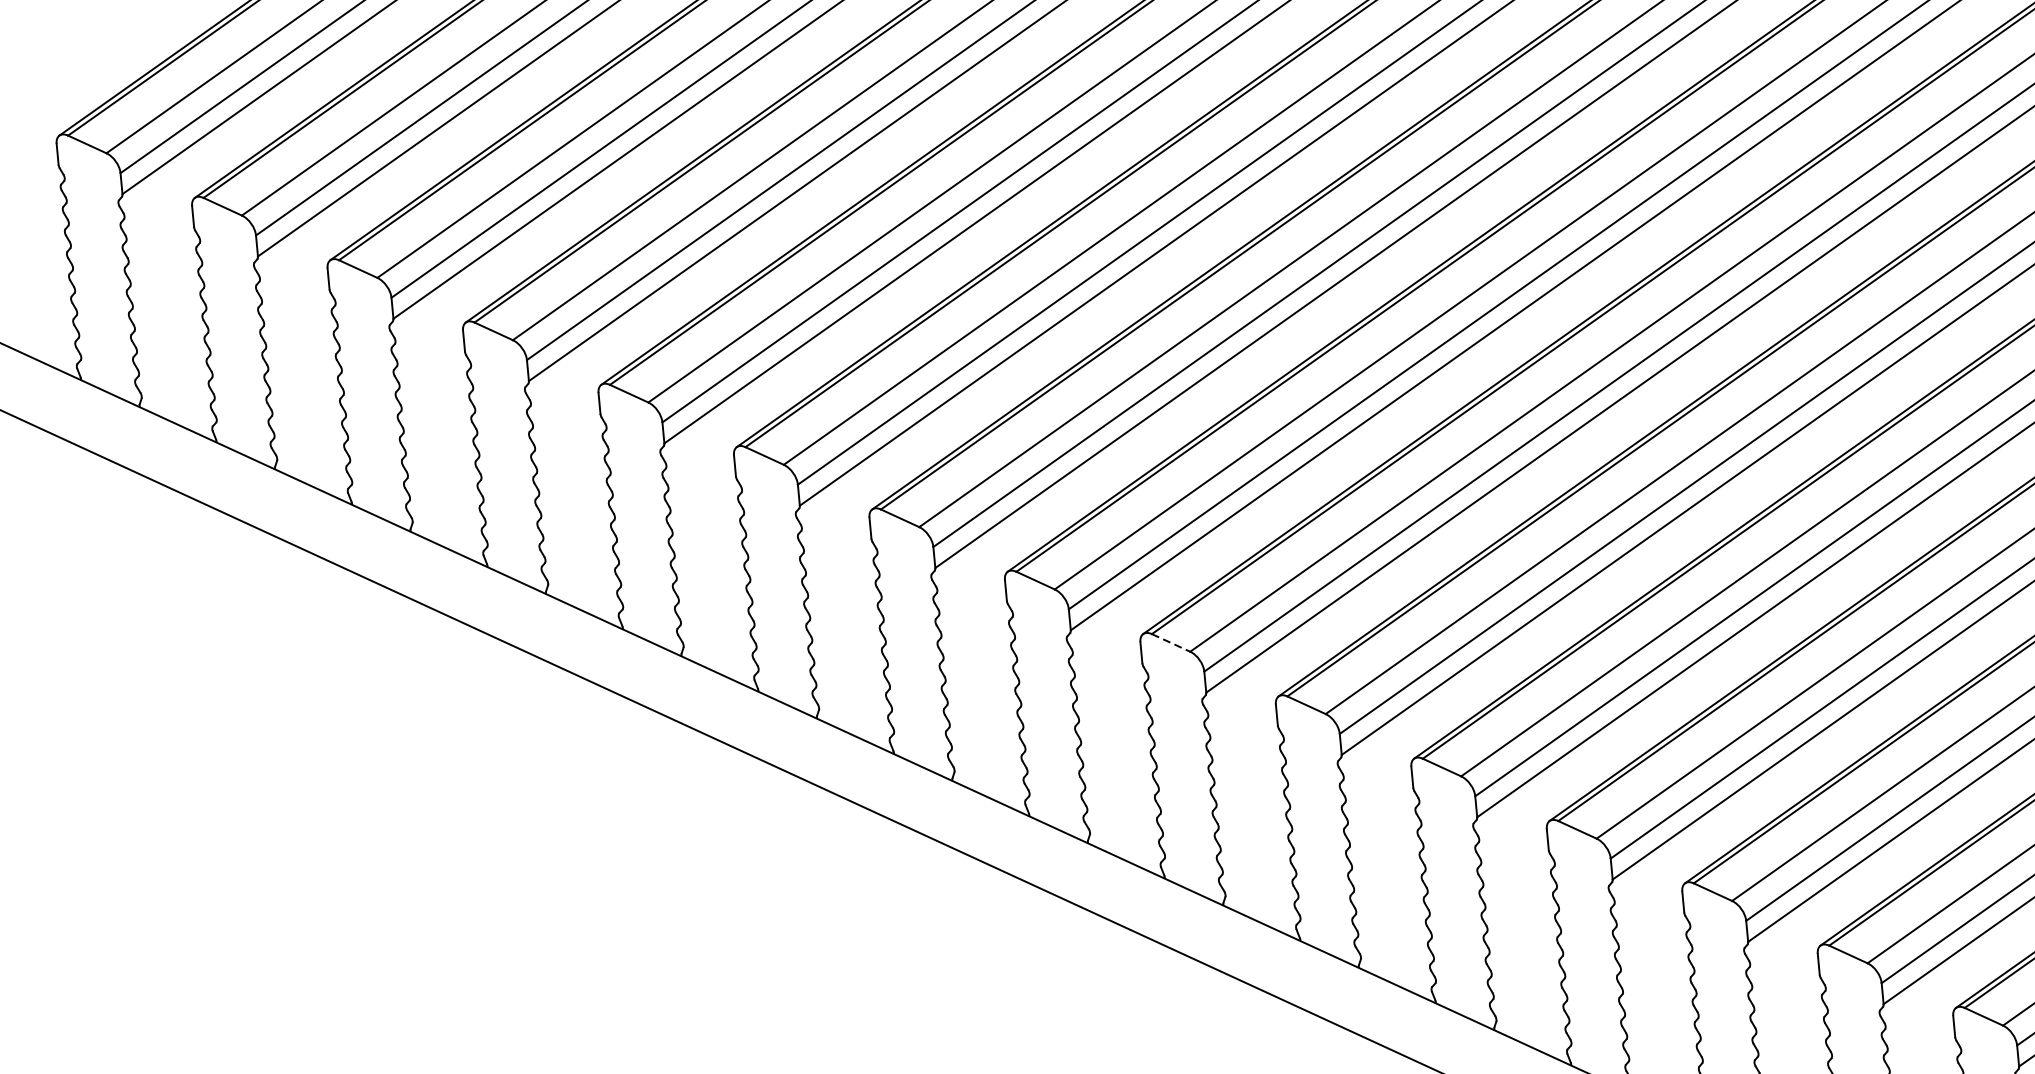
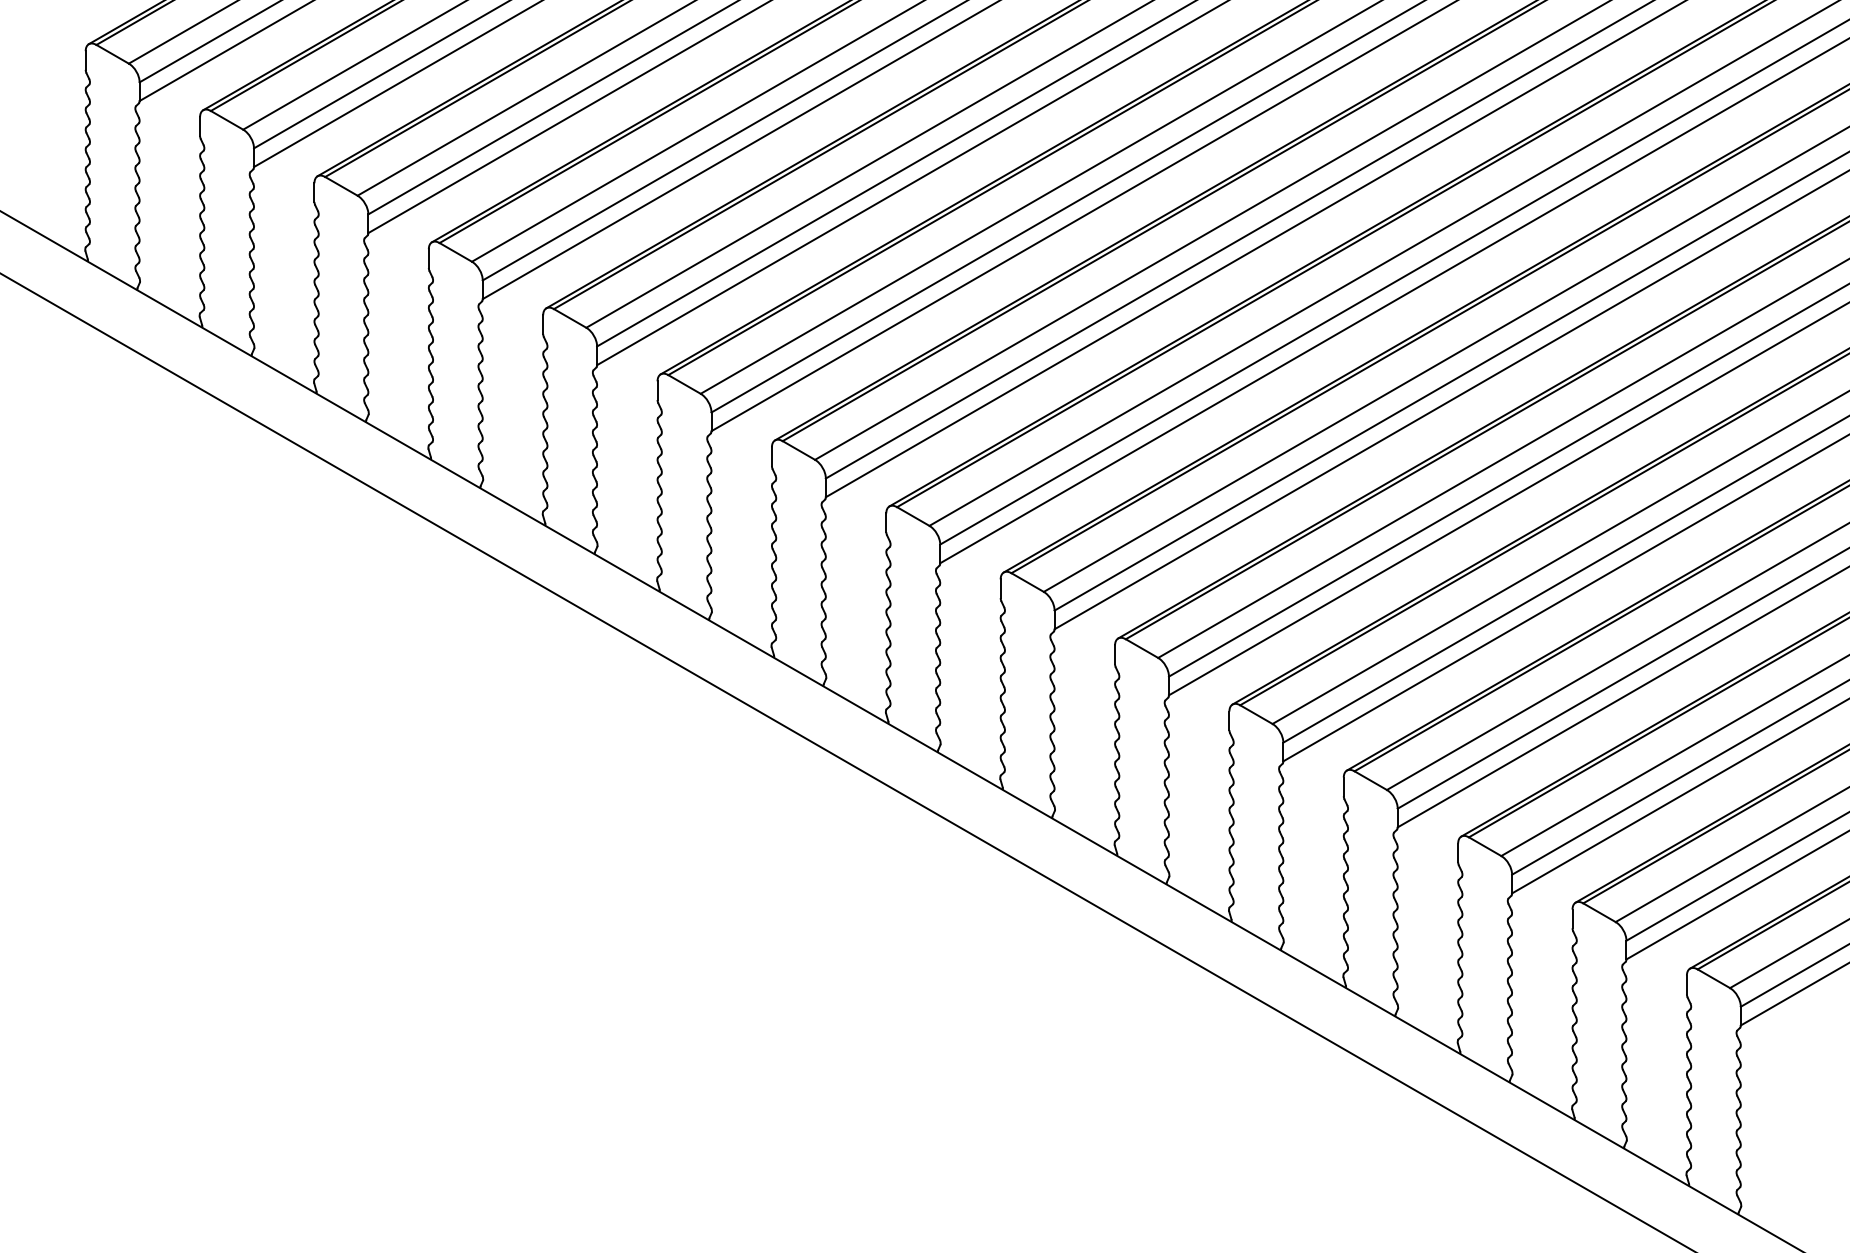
line: (1170, 642) -> (1027, 582), dashed -> solid

